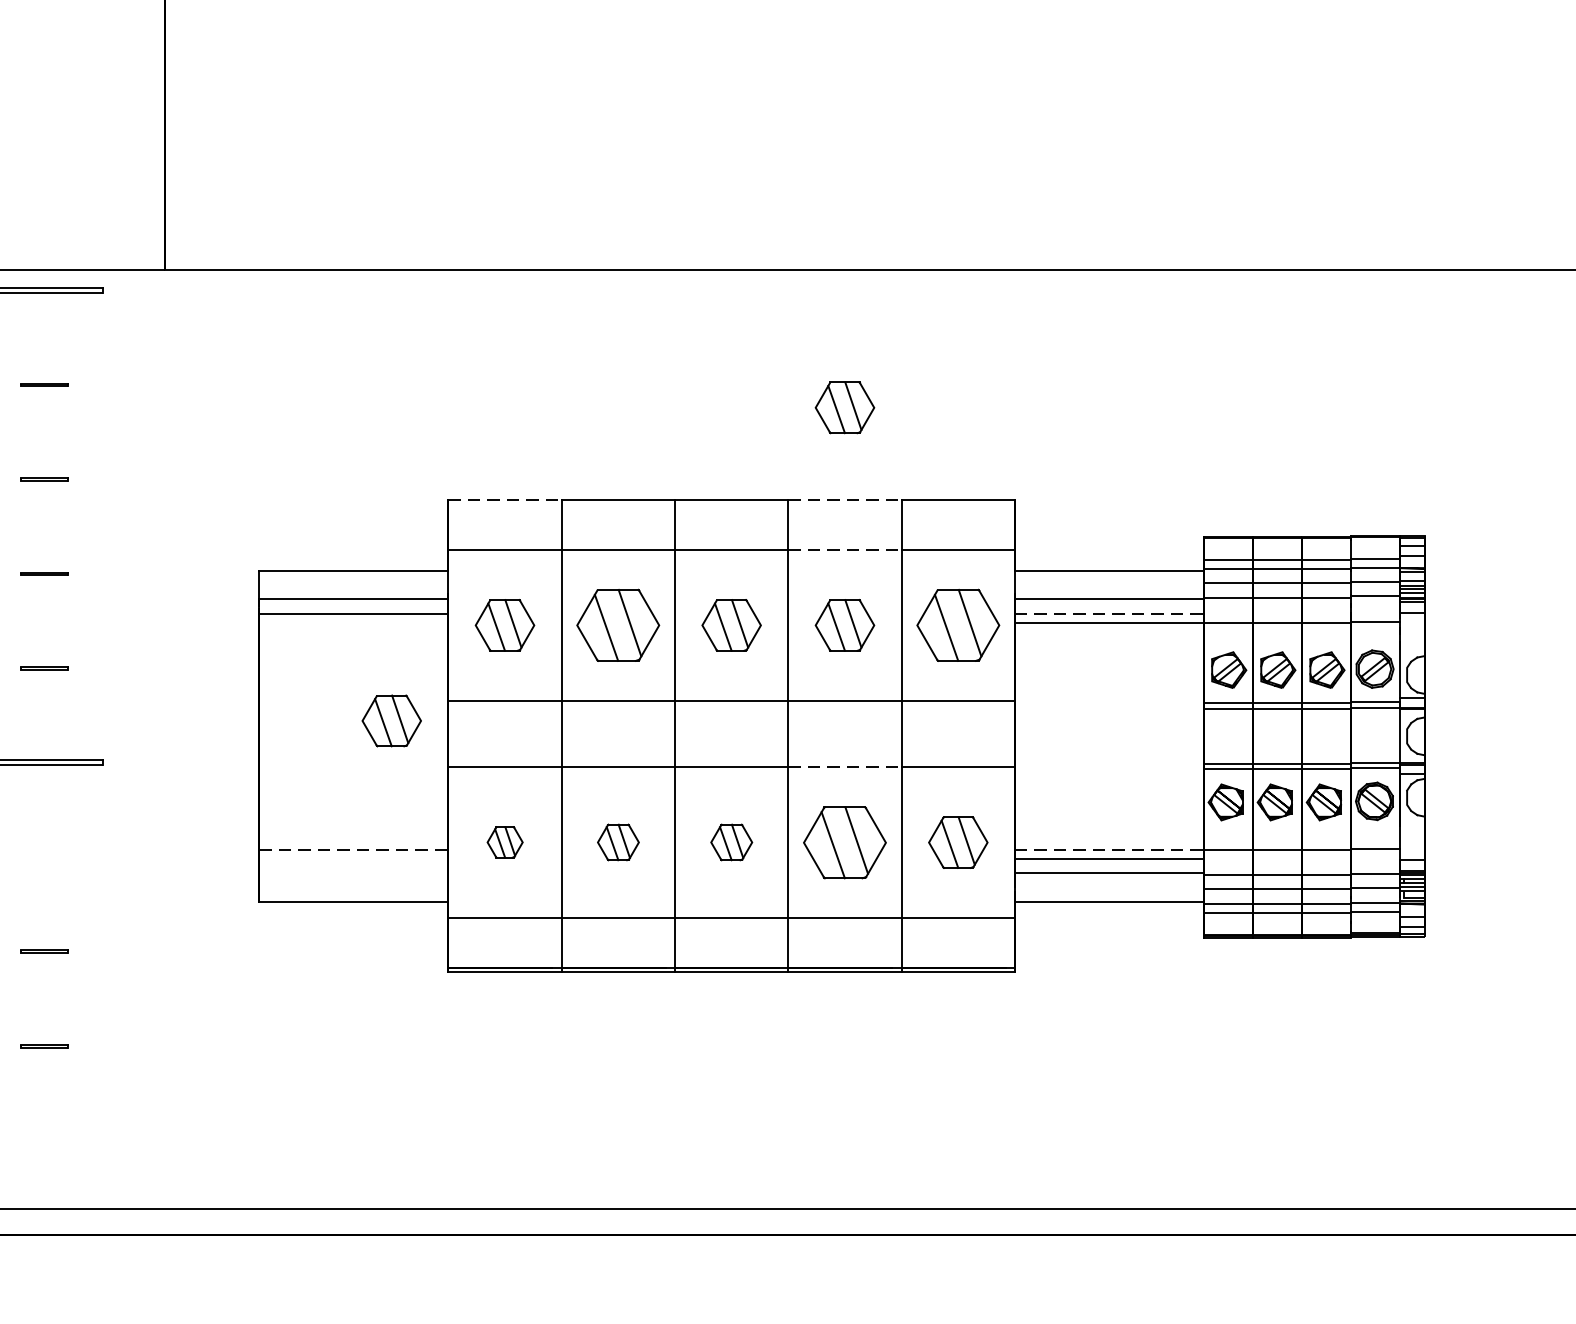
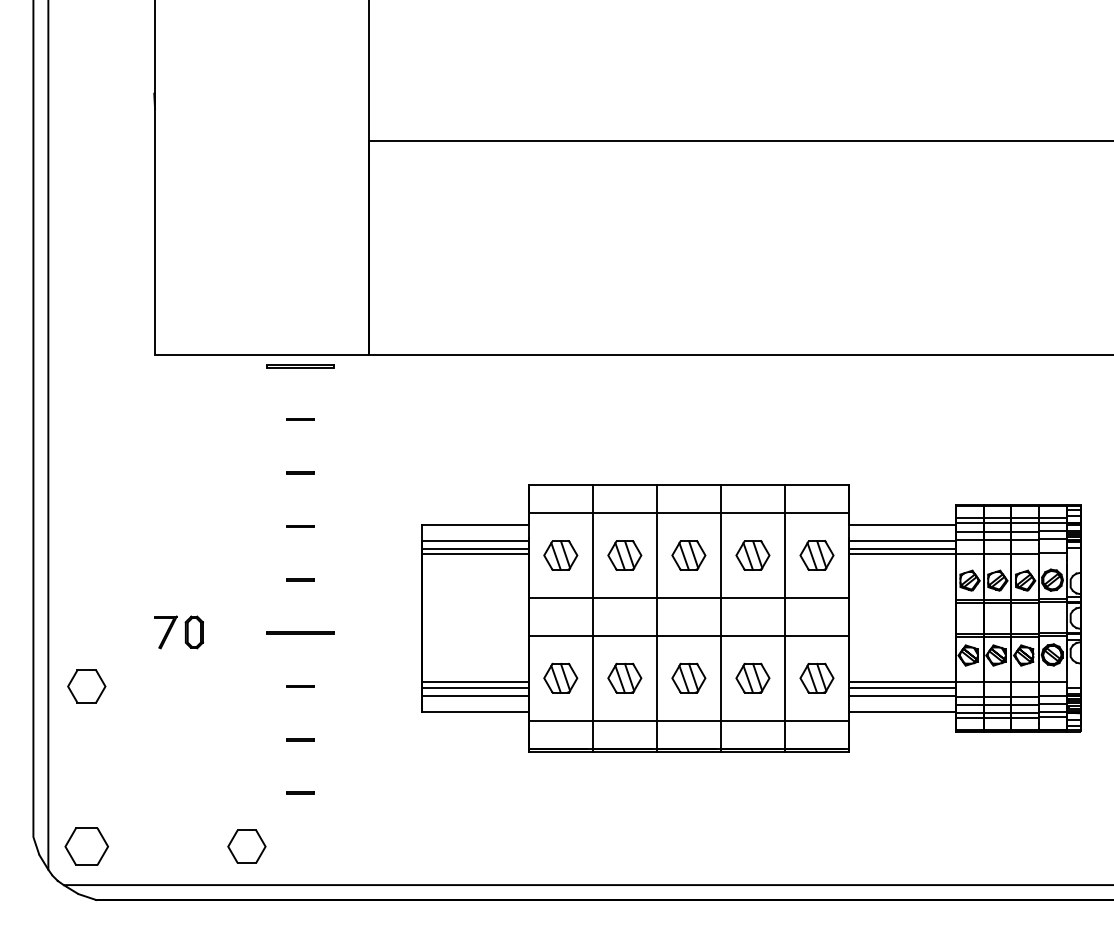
part: (844, 407) -> (752, 432), removed
line: (506, 499) -> (561, 484), dashed -> solid
line: (845, 499) -> (753, 484), dashed -> solid
line: (845, 549) -> (753, 512), dashed -> solid
line: (1109, 613) -> (902, 548), dashed -> solid
line: (354, 623) -> (475, 554), added
part: (617, 625) -> (624, 555), size x0.71
part: (957, 625) -> (816, 555), size x0.71
part: (391, 720) -> (496, 609), removed
line: (845, 766) -> (753, 635), dashed -> solid
part: (504, 841) -> (560, 677), size x1.67
part: (617, 841) -> (624, 677), size x1.43
part: (730, 841) -> (688, 677), size x1.43
part: (844, 841) -> (752, 677), size x0.71
line: (354, 850) -> (475, 682), dashed -> solid
line: (1109, 850) -> (902, 682), dashed -> solid
line: (44, 857) -> (300, 686), added
line: (354, 858) -> (475, 687), added
line: (354, 873) -> (475, 695), added

